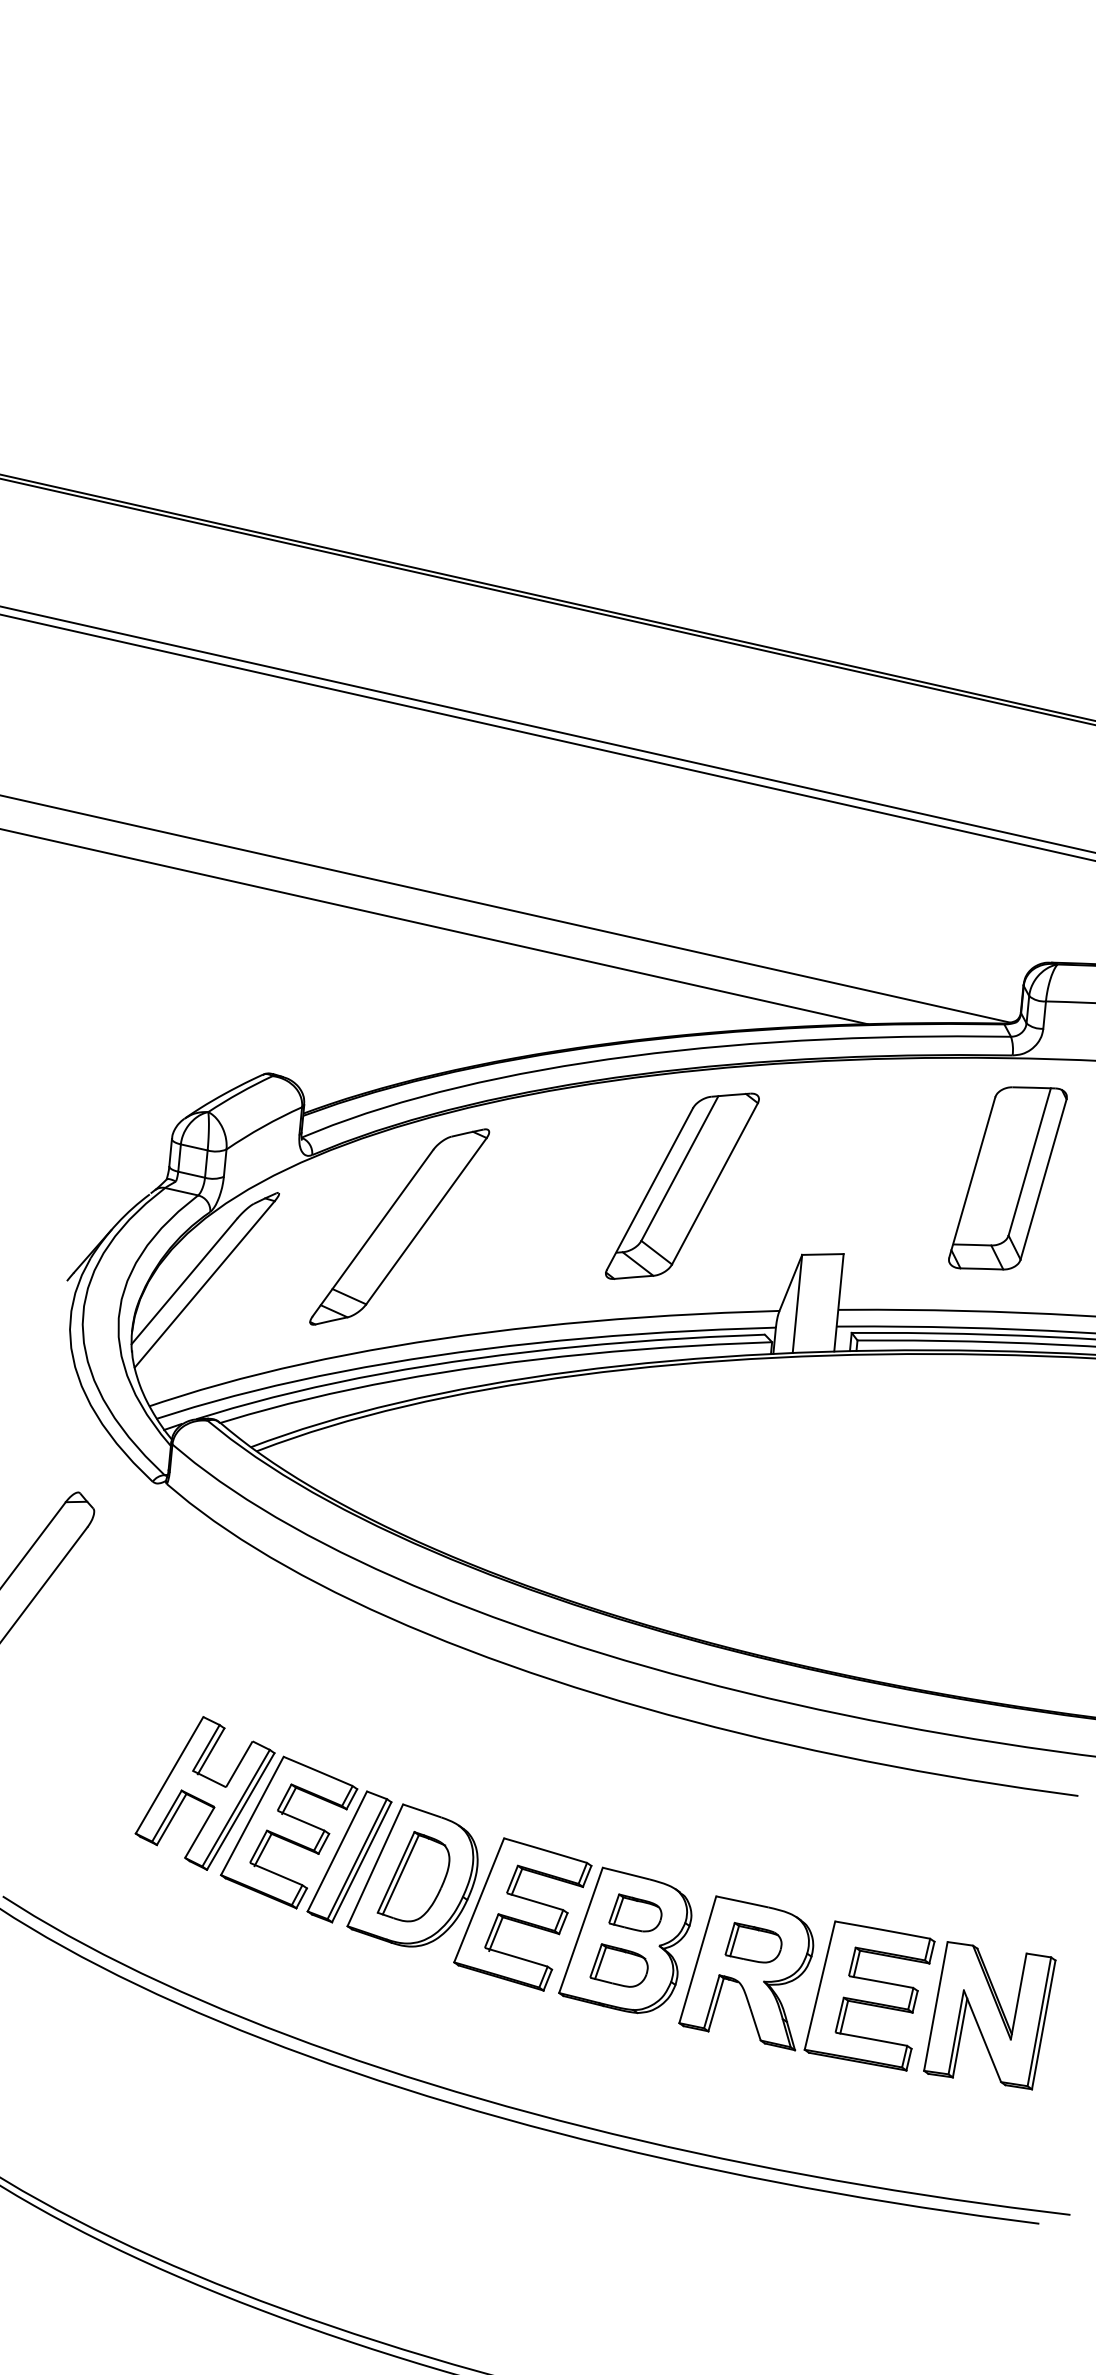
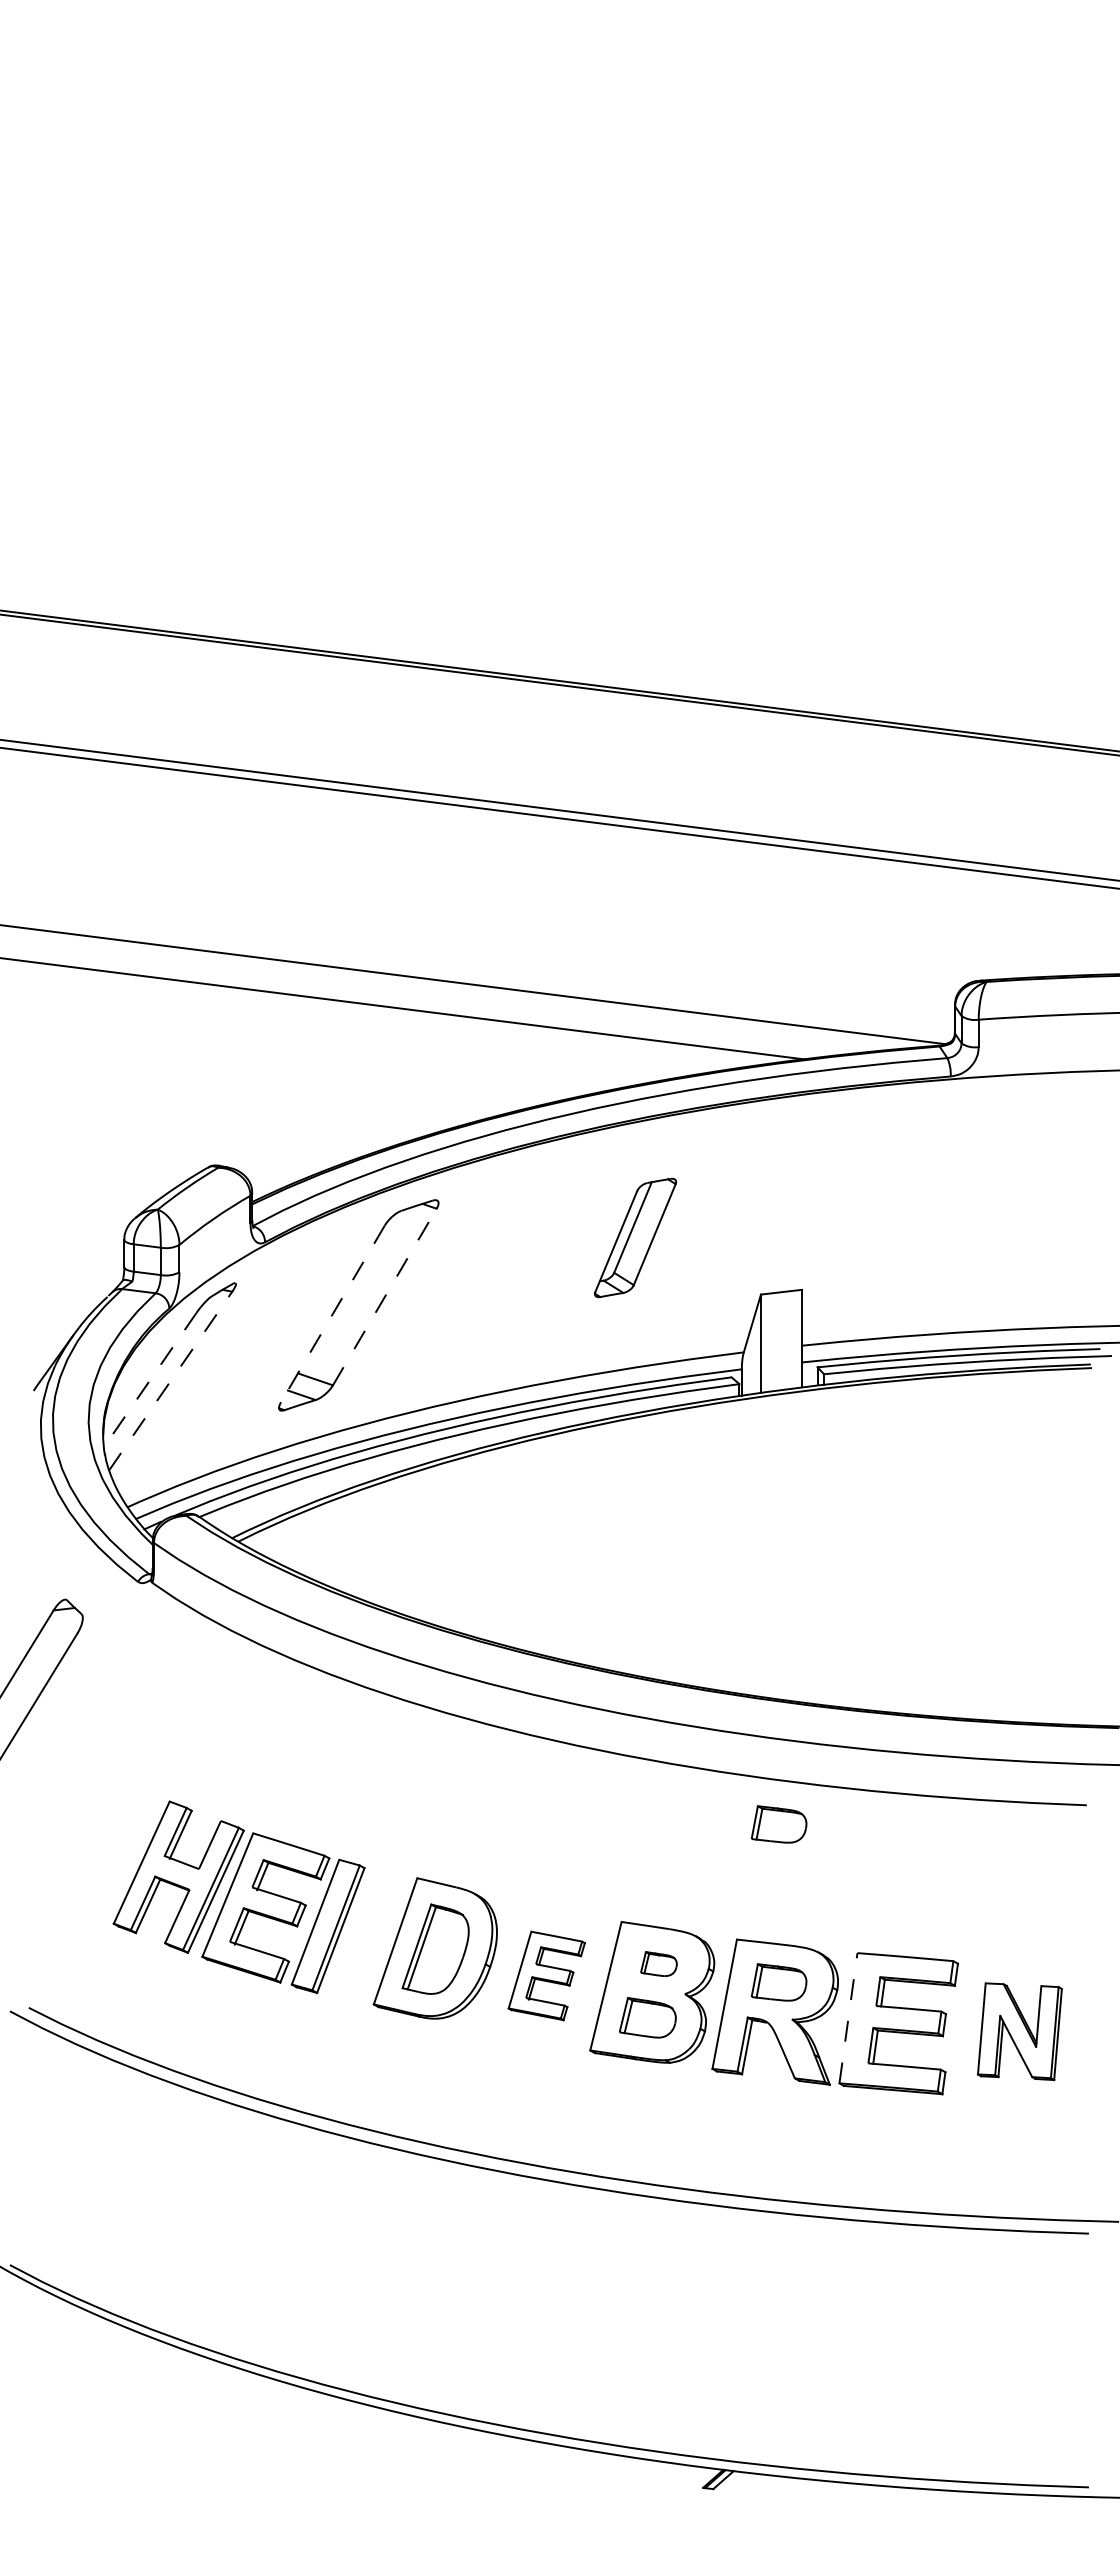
part: (1007, 1177) -> (957, 1198), removed
part: (682, 1185) -> (635, 1237), size x0.6
line: (427, 1220) -> (385, 1296), solid -> dashed
line: (372, 1233) -> (332, 1314), solid -> dashed
line: (184, 1281) -> (150, 1380), solid -> dashed
line: (205, 1283) -> (171, 1380), solid -> dashed
part: (768, 1785) -> (778, 1824), added
part: (262, 1819) -> (238, 1897), moved
part: (635, 1912) -> (658, 1963), size x0.7
part: (522, 1913) -> (546, 1975), size x0.6
line: (819, 1985) -> (848, 2018), solid -> dashed
part: (989, 2015) -> (1019, 2031), size x0.7

